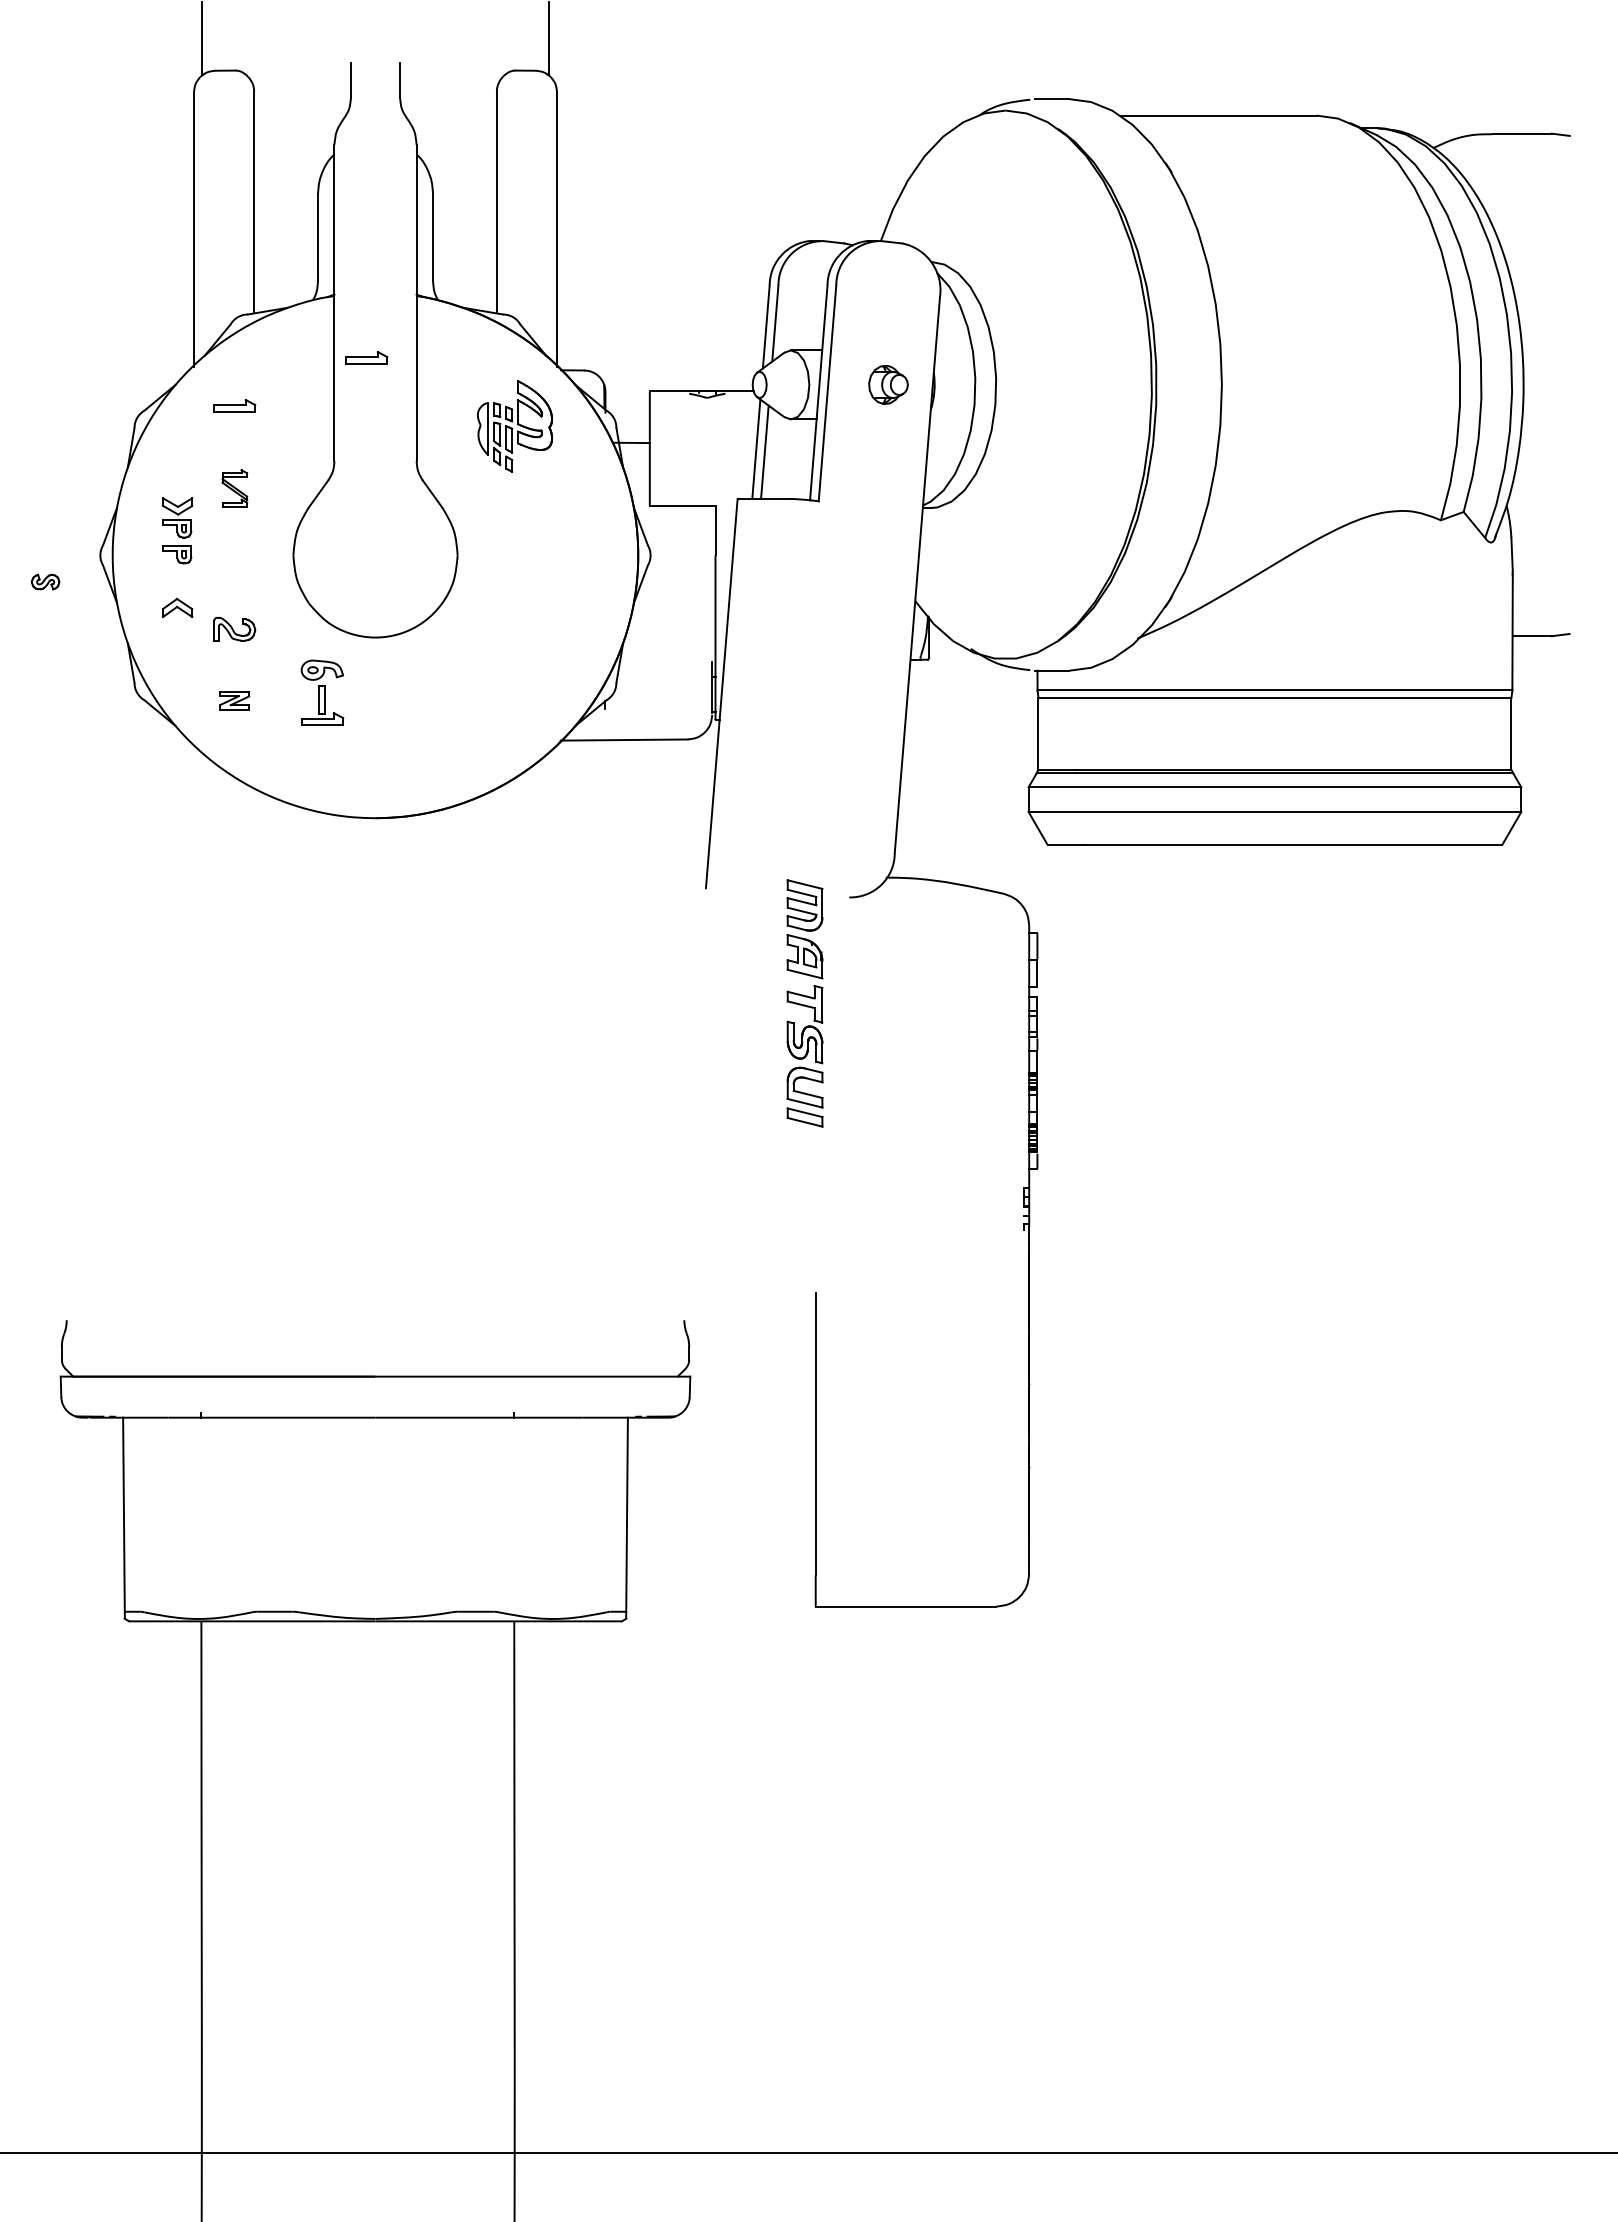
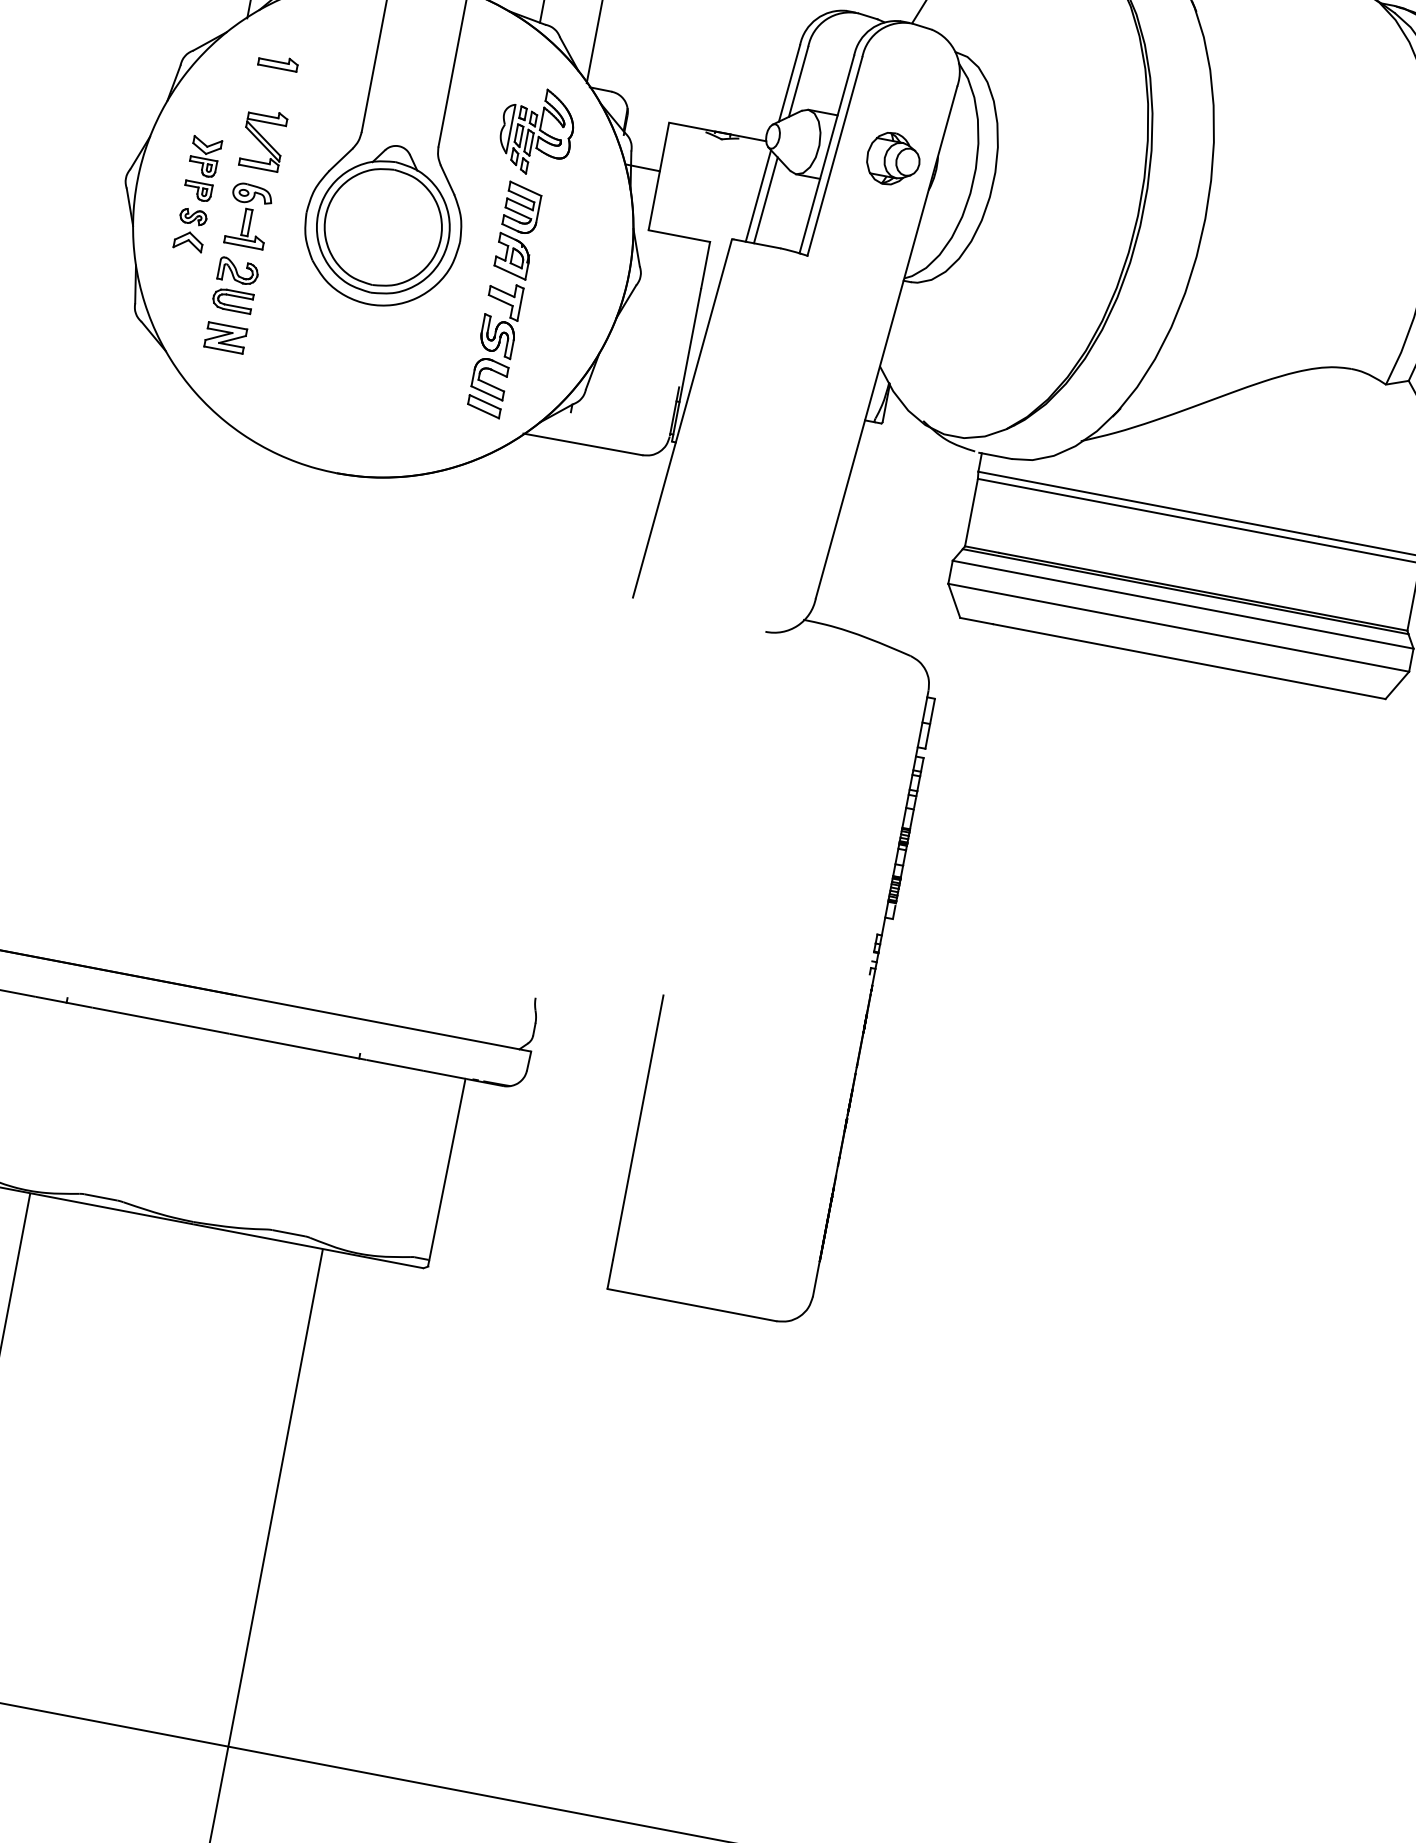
part: (366, 357) -> (410, 40), removed
part: (888, 384) -> (893, 159), size x1.43
part: (234, 488) -> (263, 139), size x1.67
part: (375, 546) -> (384, 219), added
part: (45, 581) -> (193, 216), moved
part: (234, 660) -> (232, 300), added
part: (322, 692) -> (248, 215), moved
part: (234, 700) -> (225, 337), size x1.43
part: (804, 1003) -> (504, 299), moved

